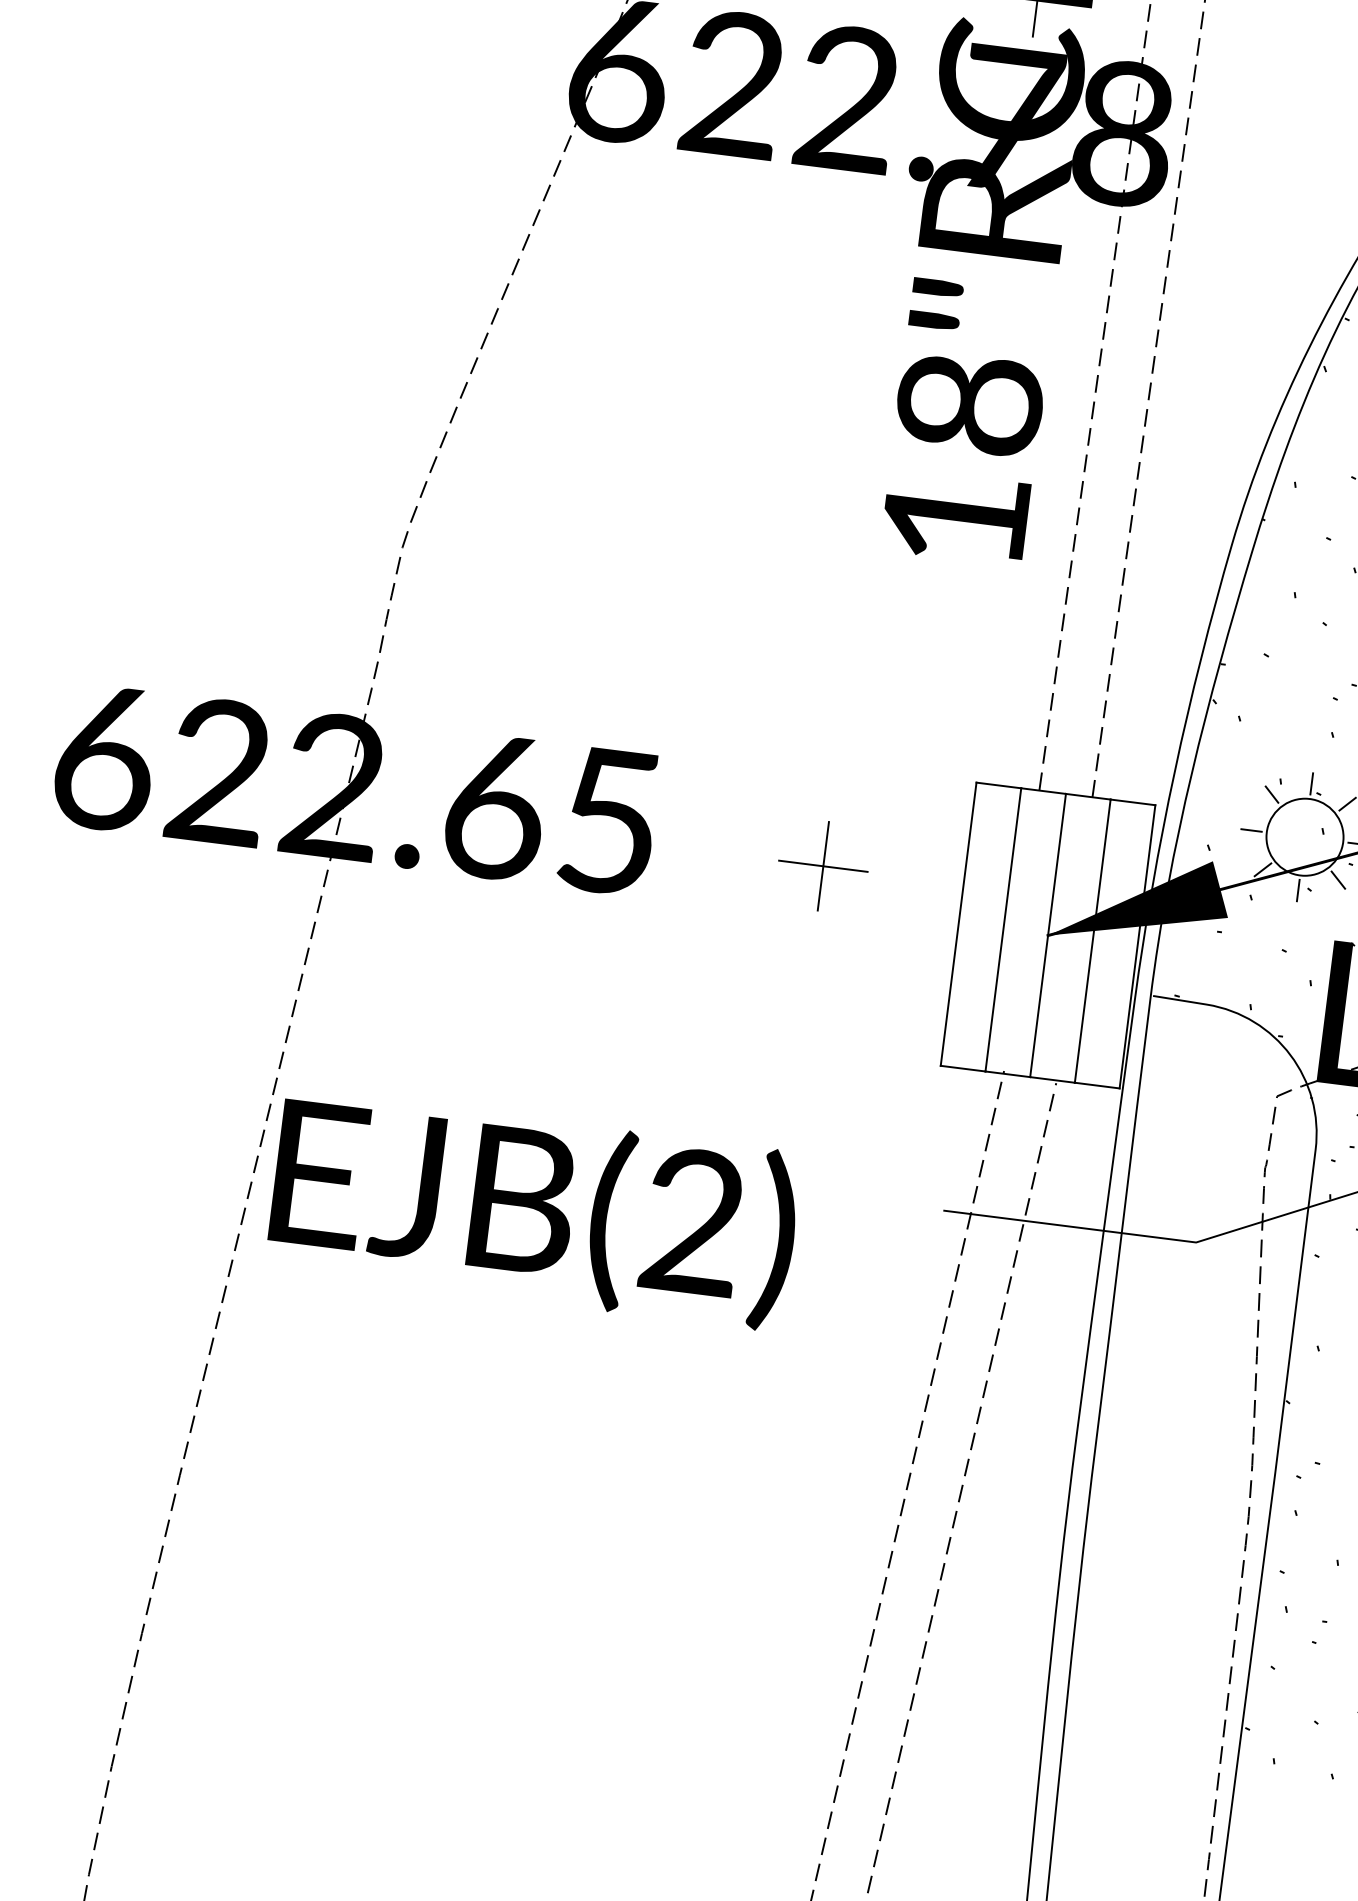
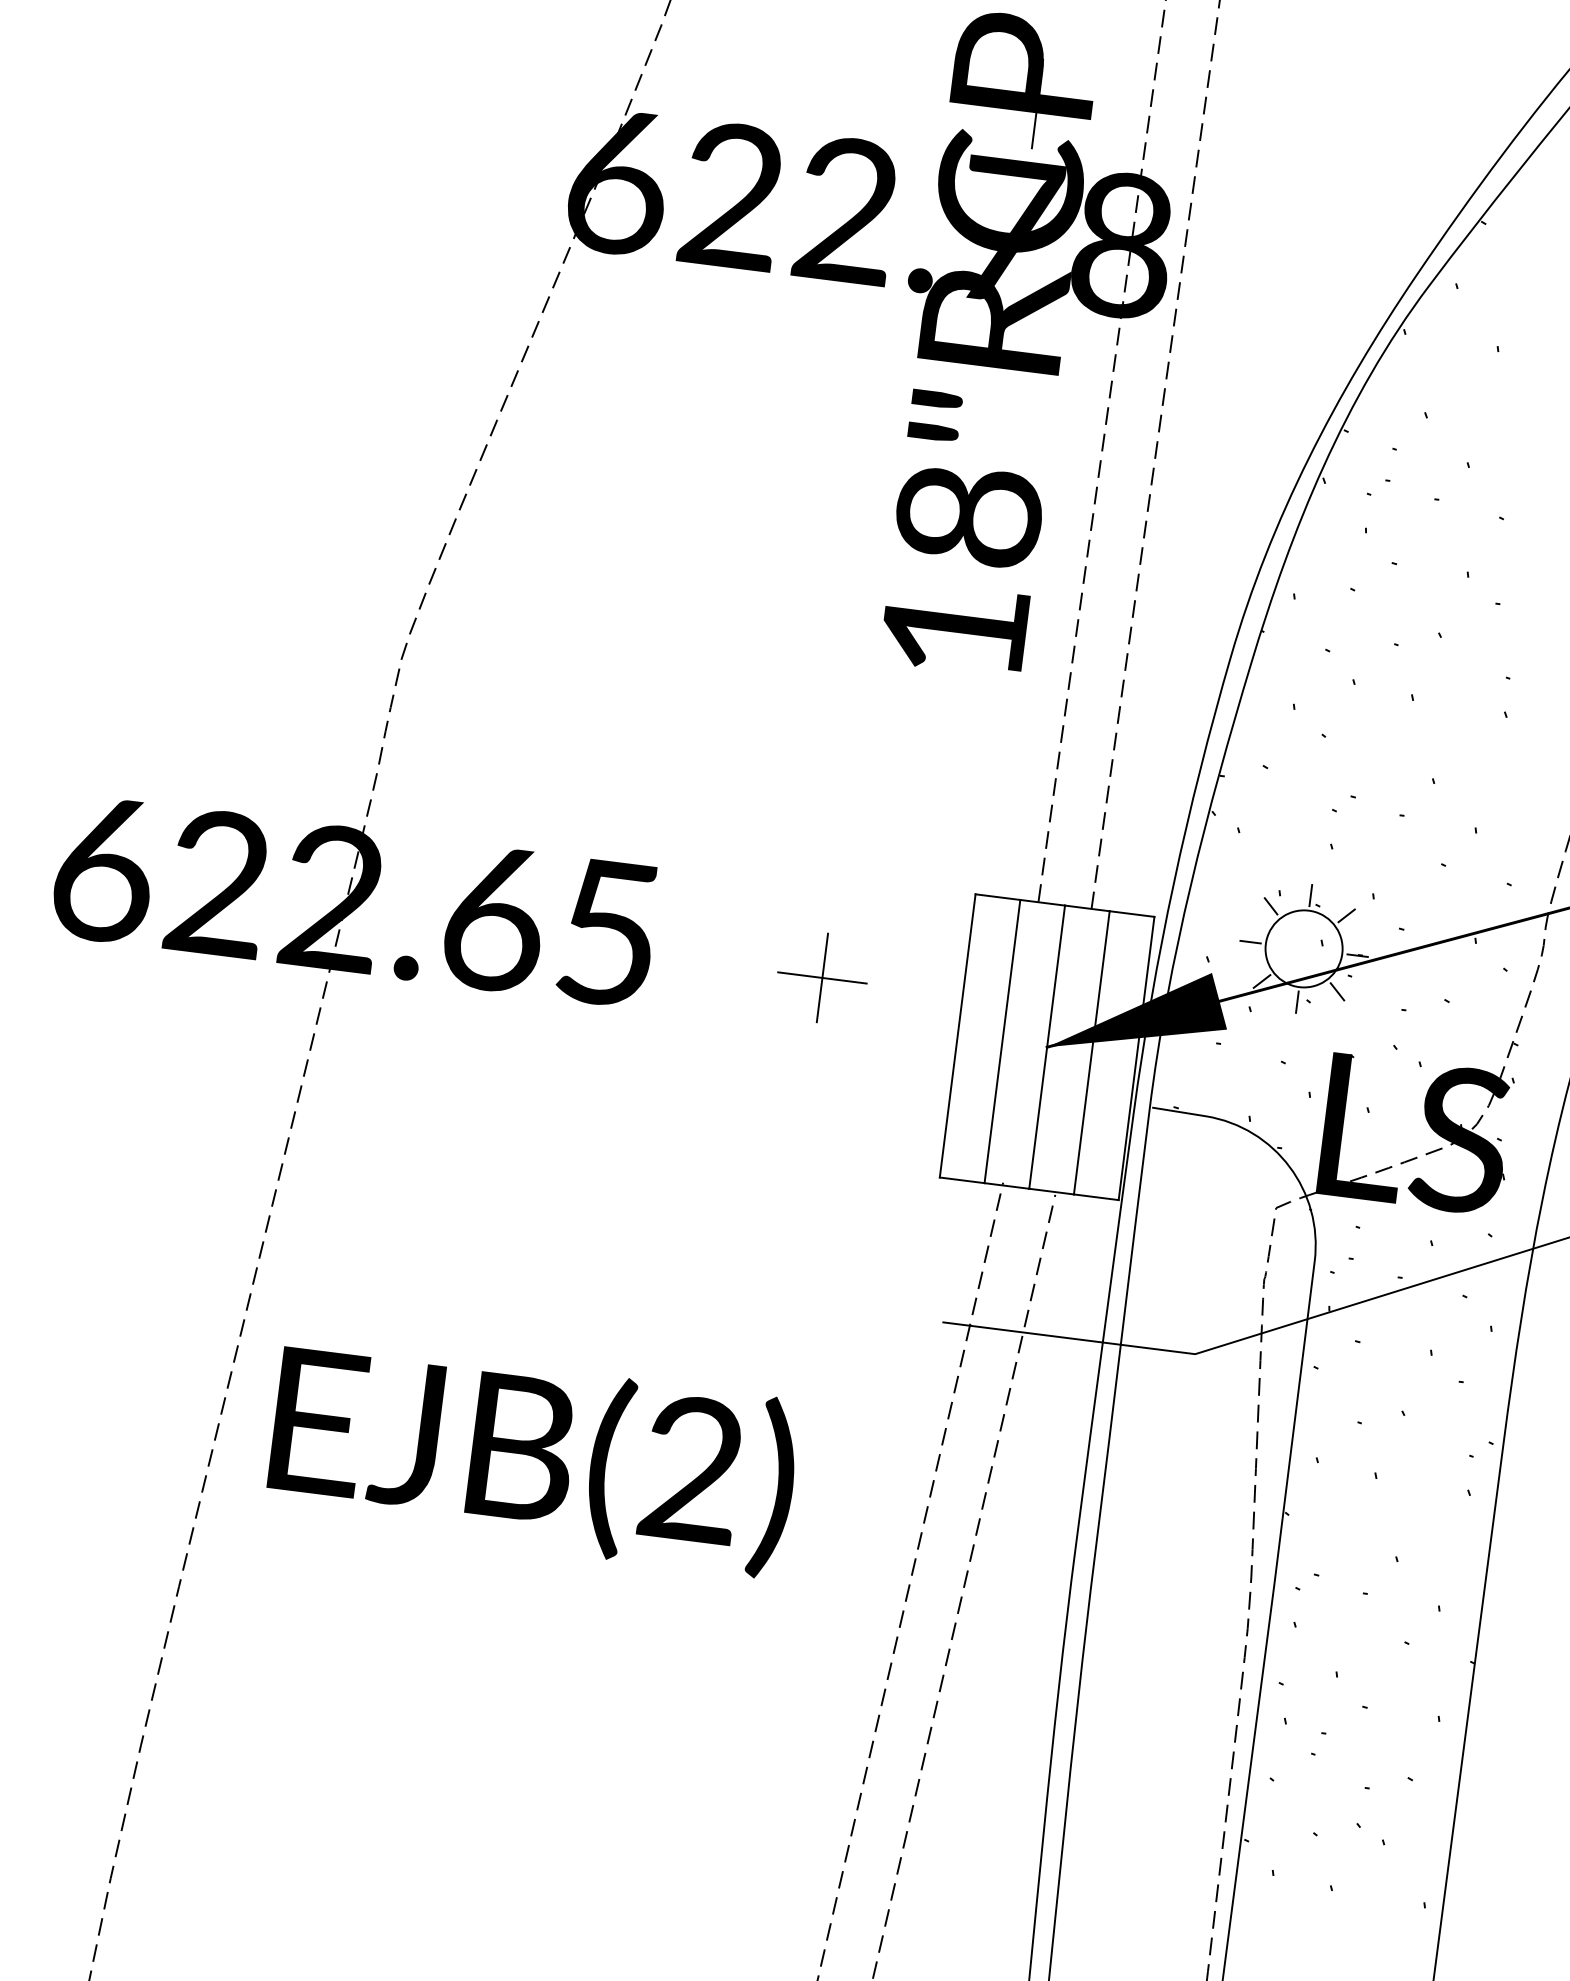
text: (531, 1214) -> (530, 1462), moved

